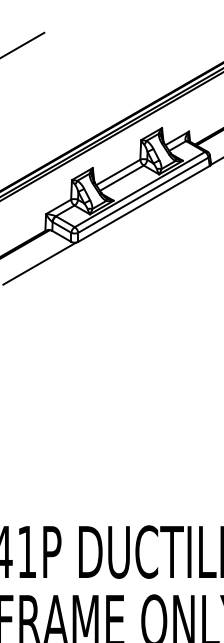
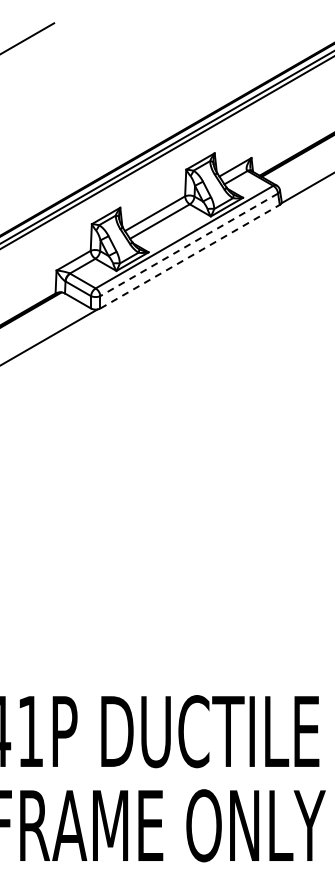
line: (143, 195) -> (189, 244), solid -> dashed
line: (144, 203) -> (190, 256), solid -> dashed

